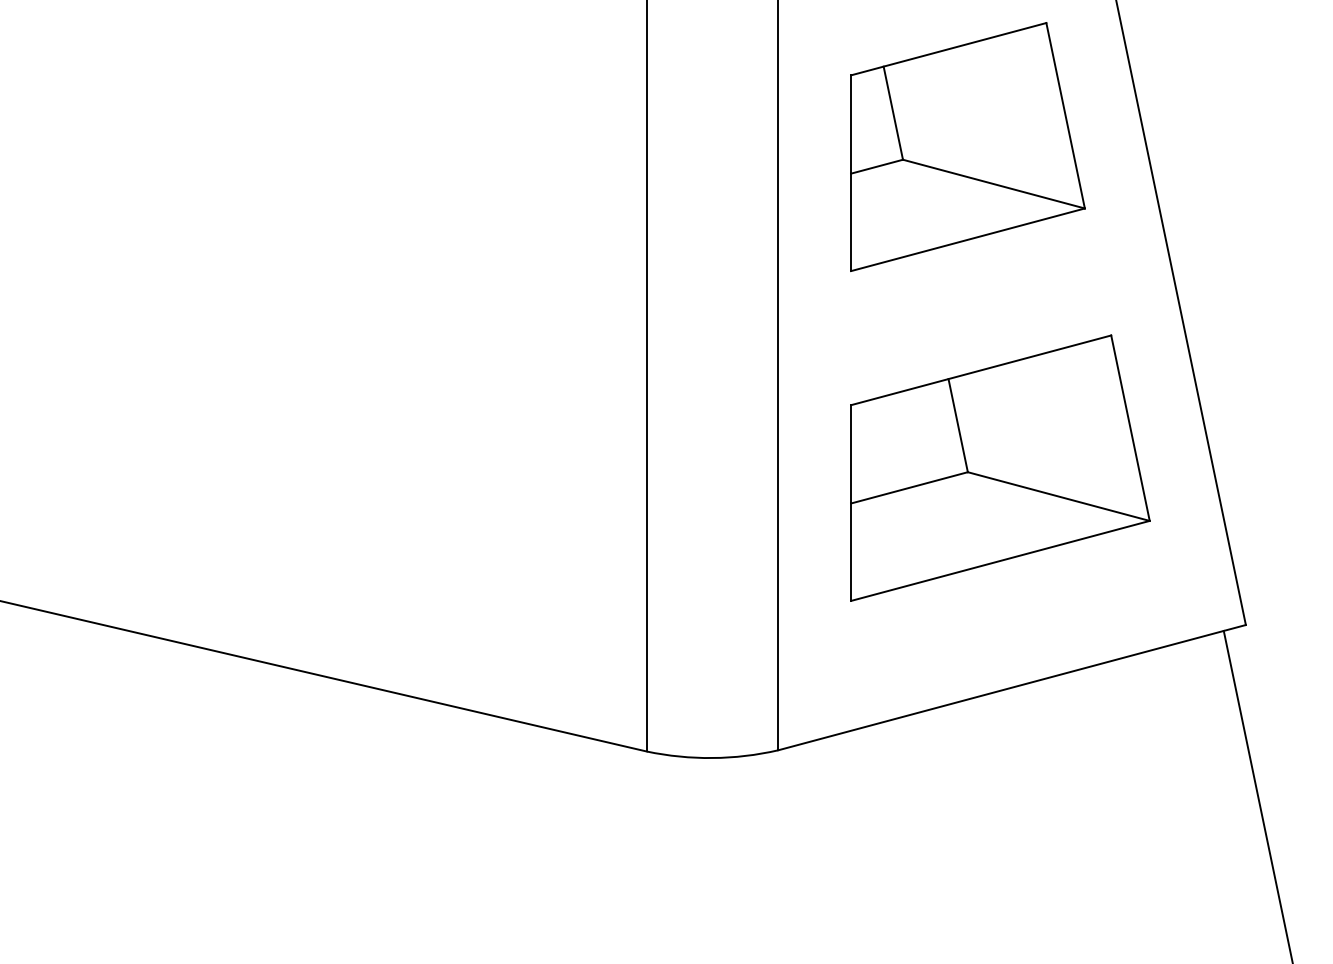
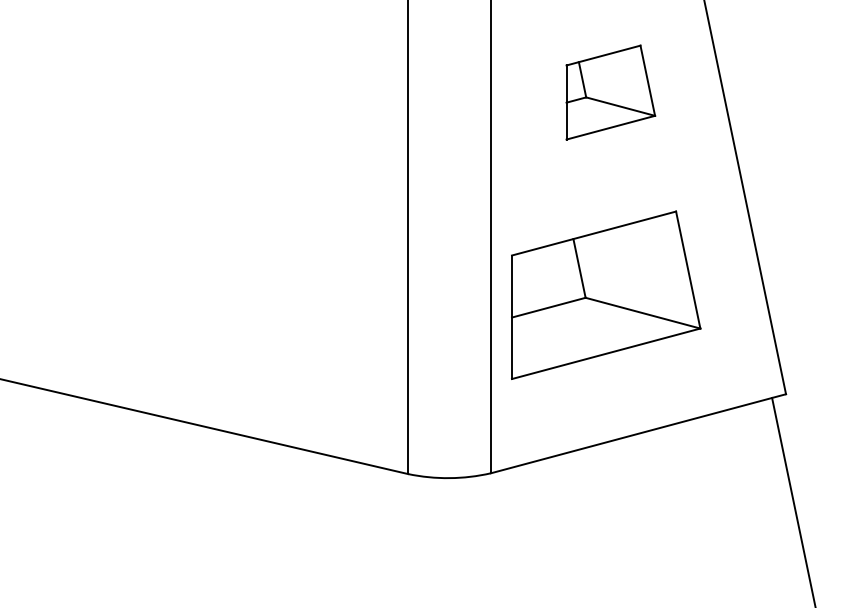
part: (967, 146) -> (610, 92), size x0.6
part: (1000, 466) -> (606, 294), moved

